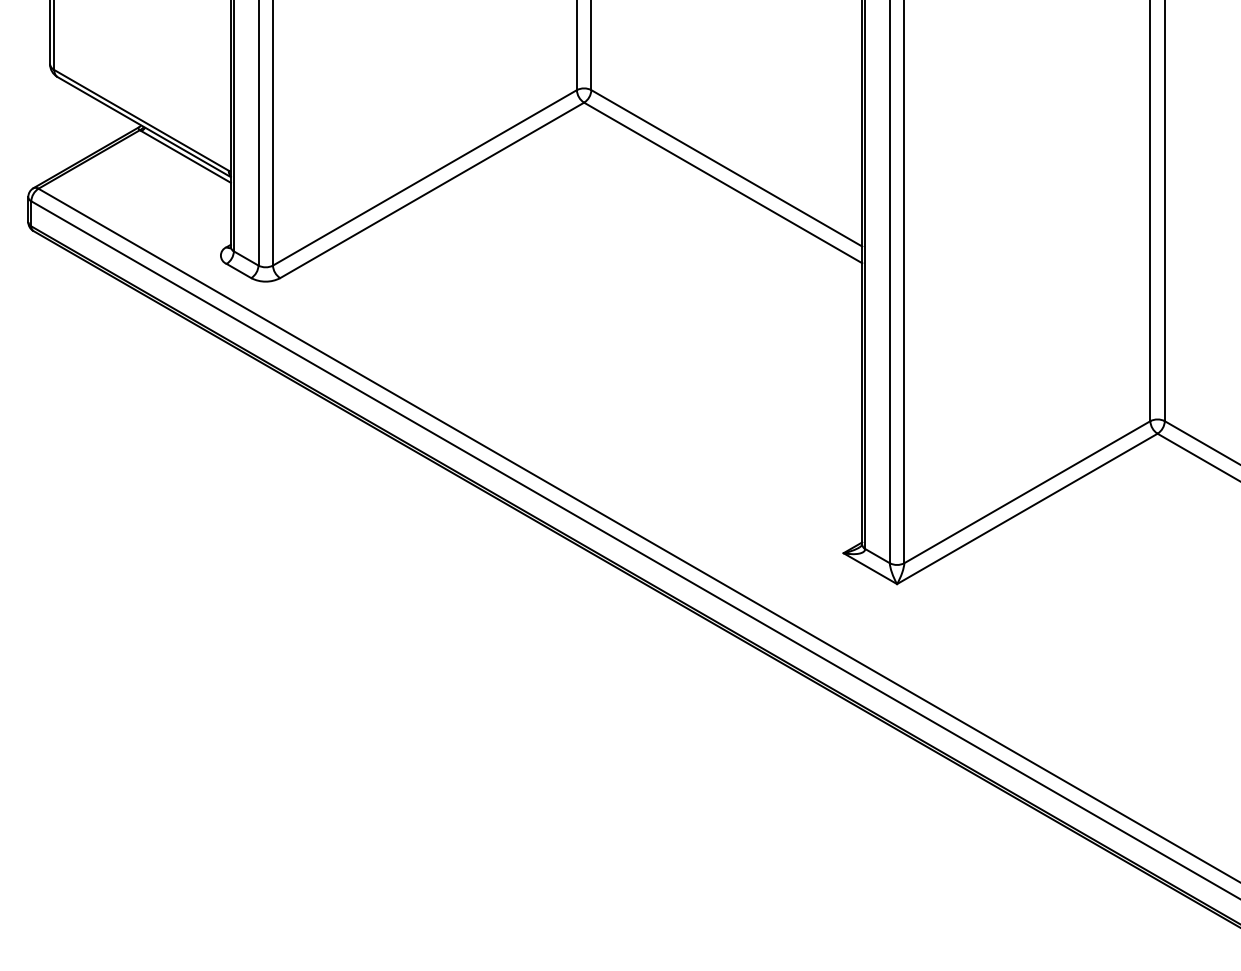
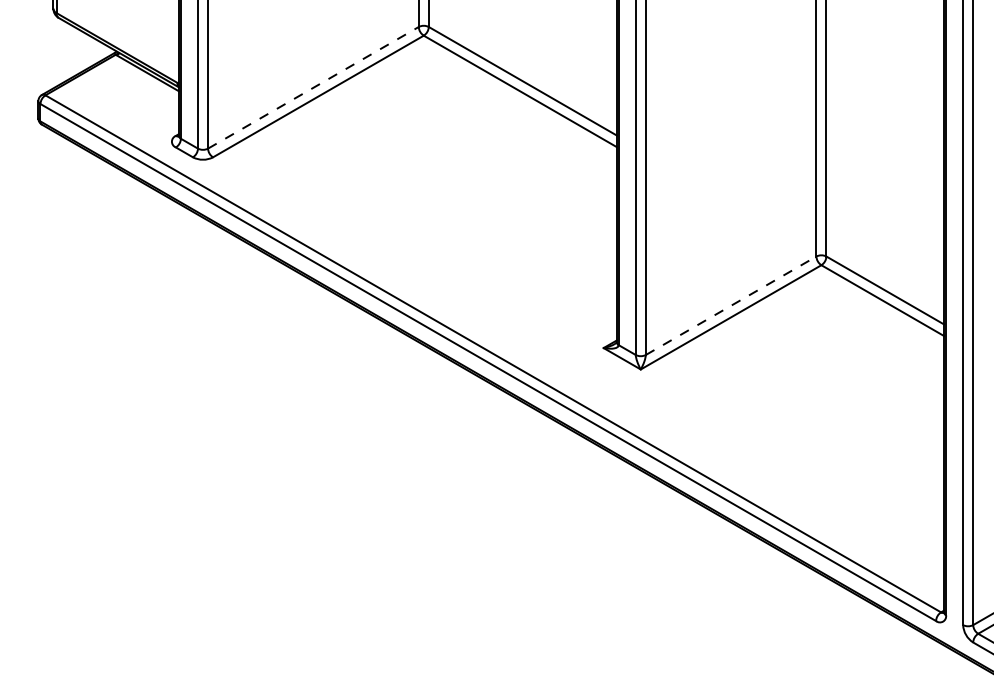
line: (425, 177) -> (313, 87), solid -> dashed
line: (1027, 491) -> (731, 305), solid -> dashed

